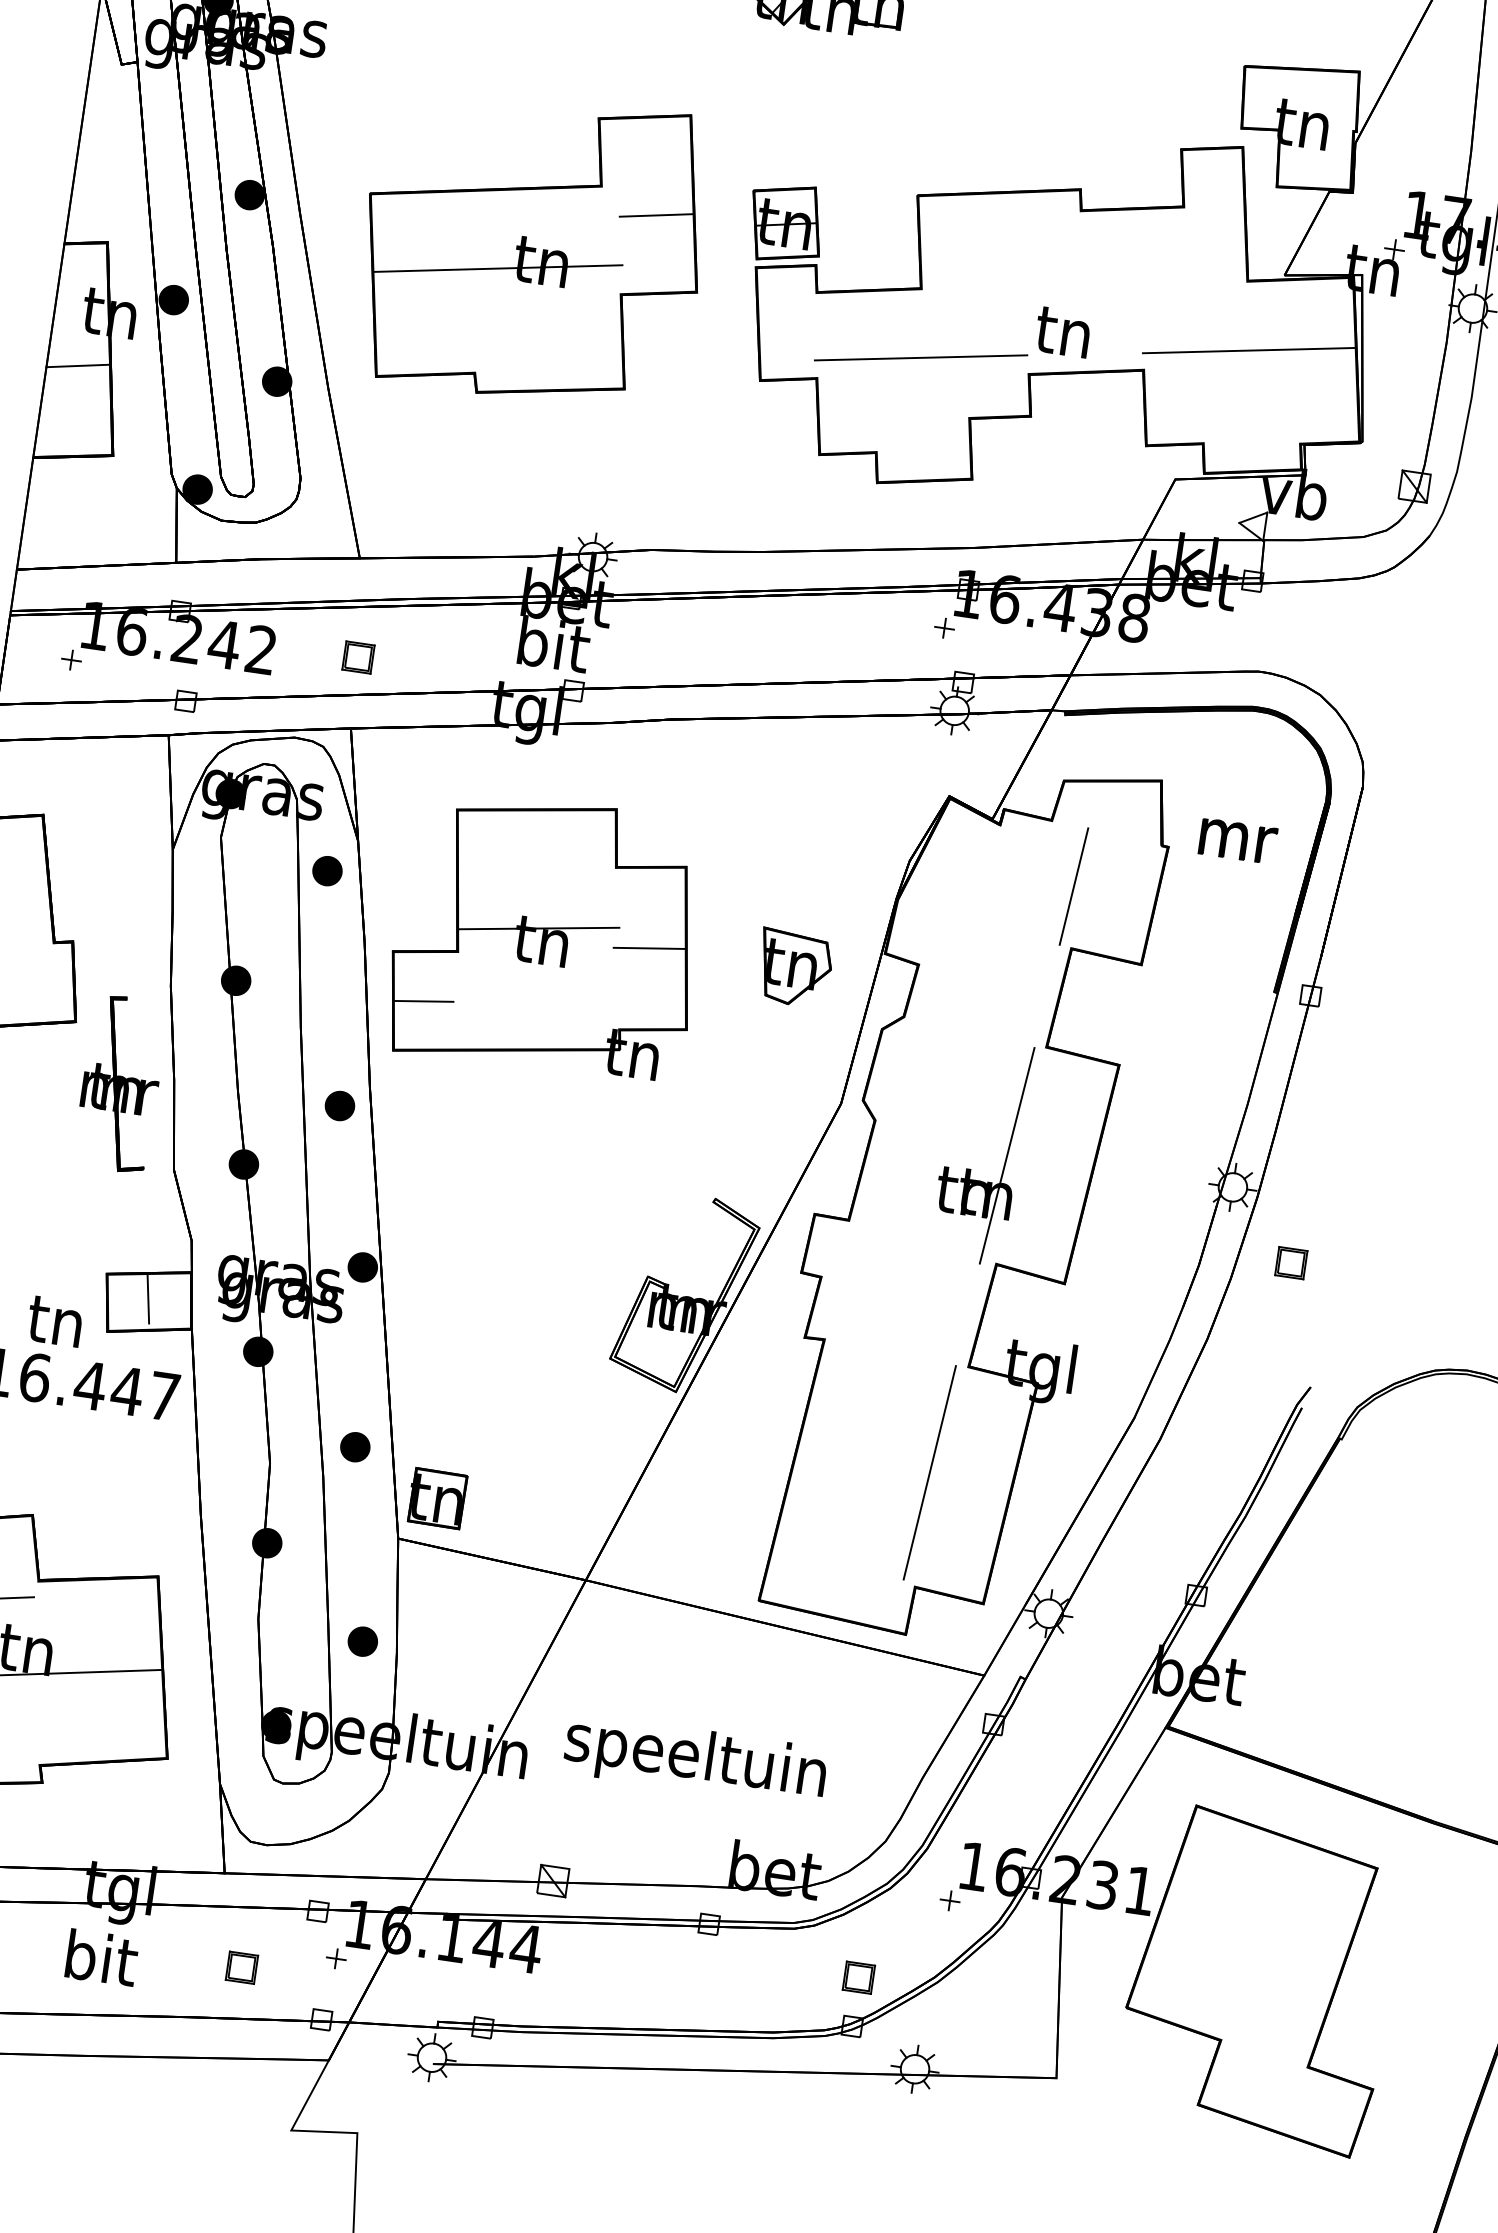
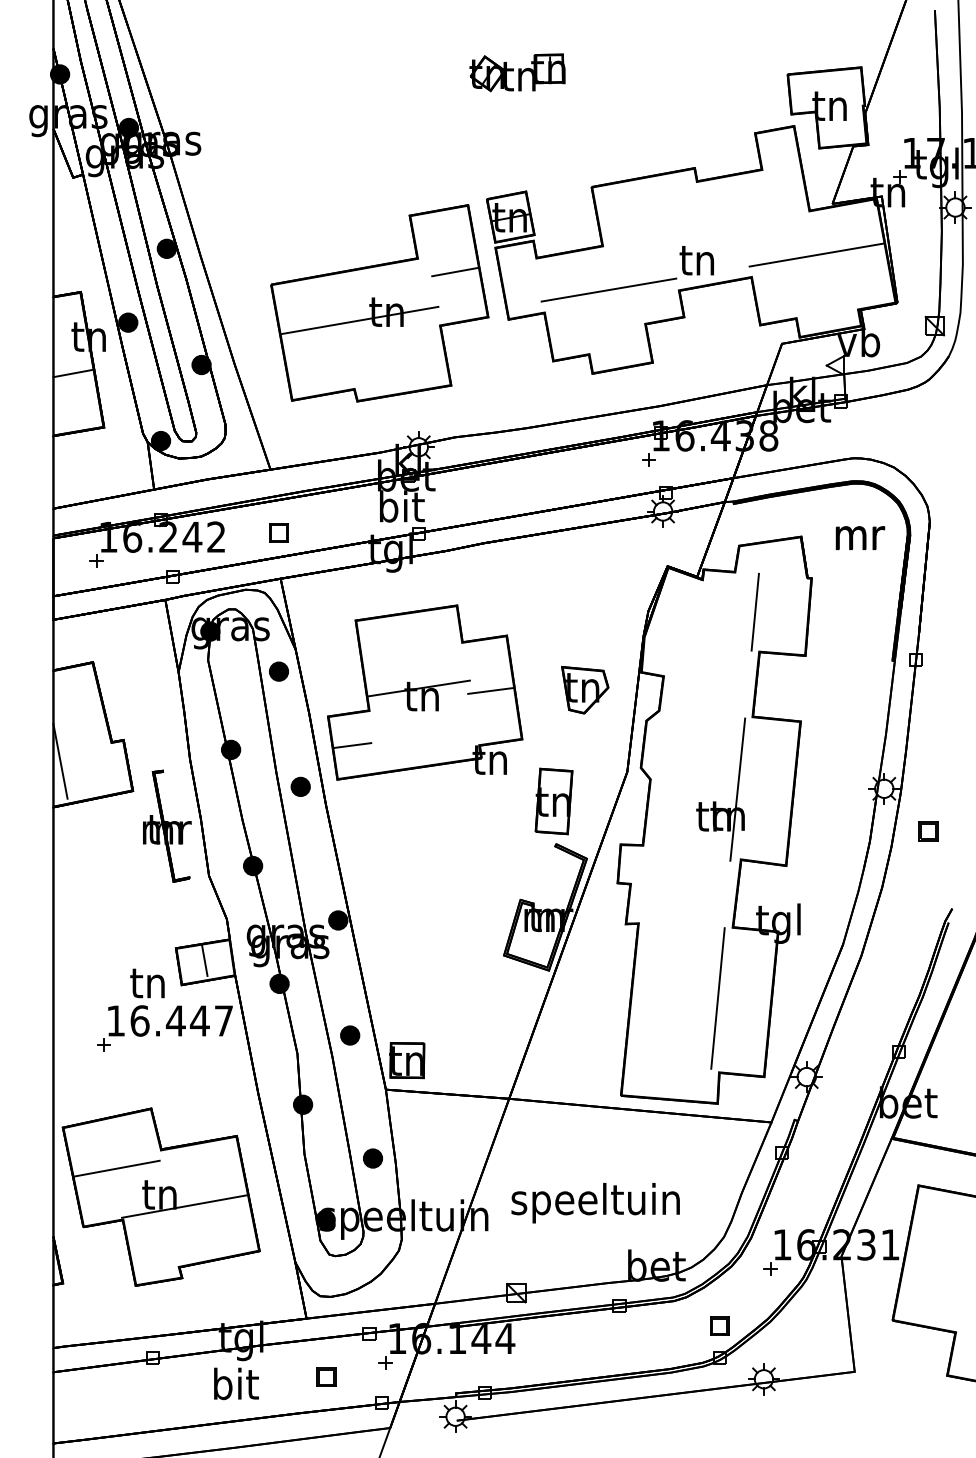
part: (532, 246) -> (379, 303), moved
text: (1238, 840) -> (860, 537), moved
part: (339, 1105) -> (300, 786), moved
part: (720, 1132) -> (553, 801), added

